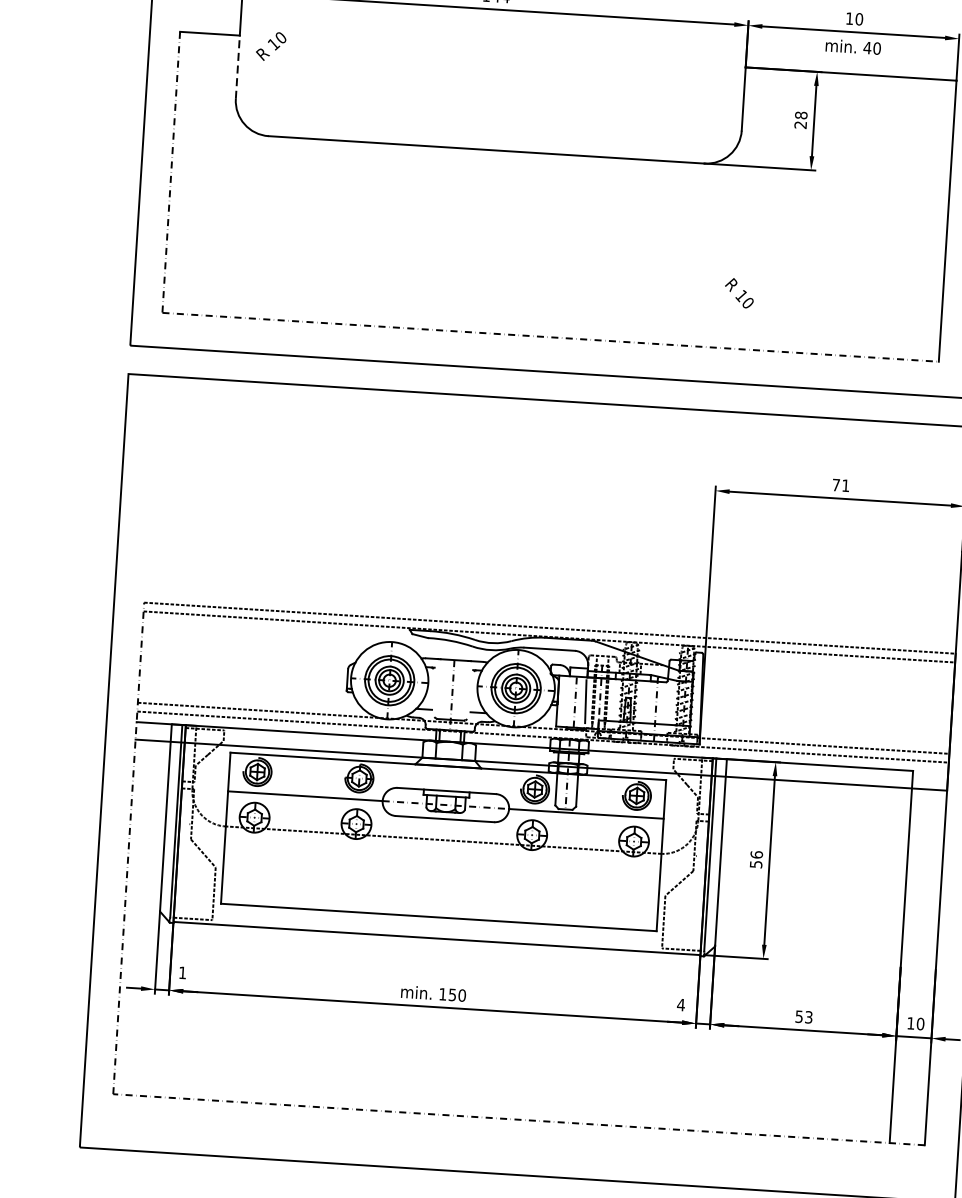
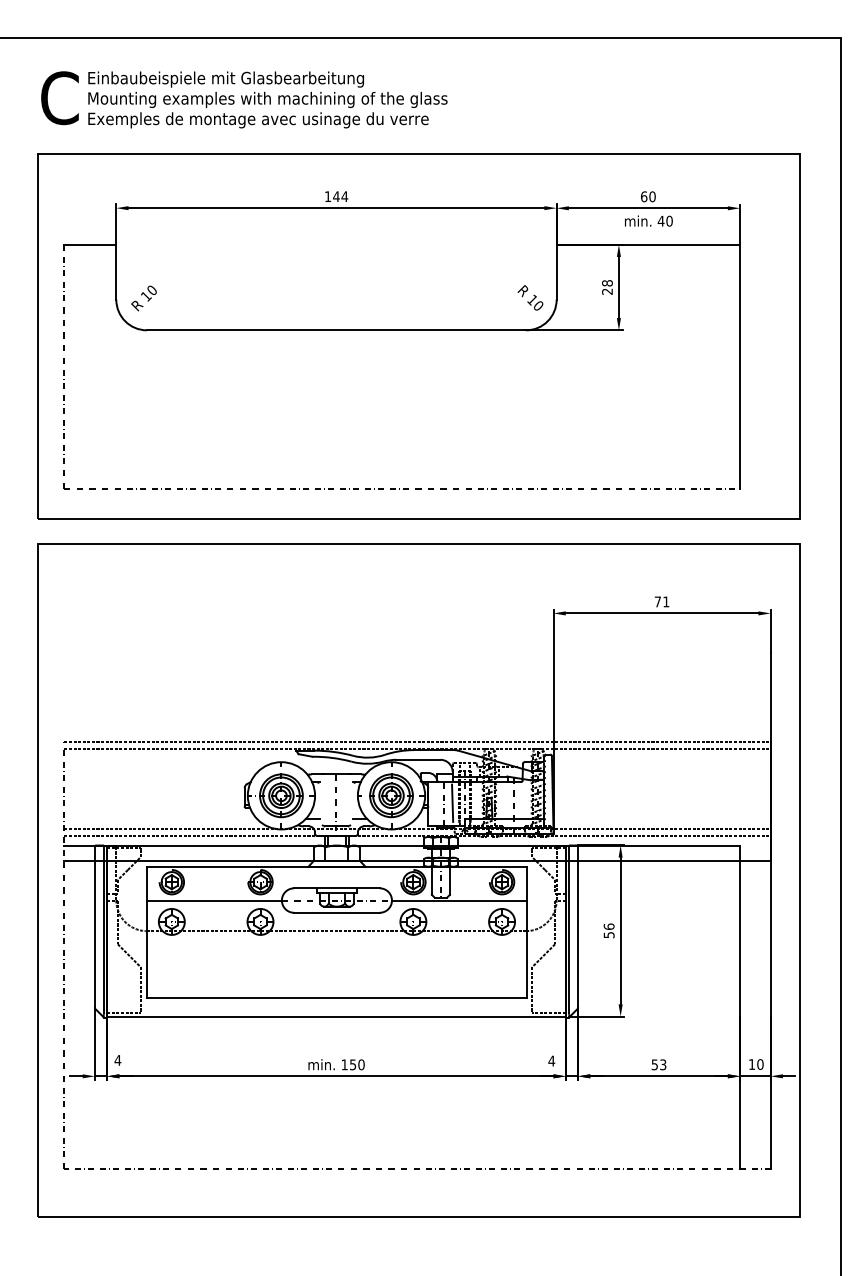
text: (850, 18) -> (644, 196), 10 -> 60
text: (270, 46) -> (143, 298), moved
line: (238, 67) -> (116, 272), dashed -> solid
text: (739, 292) -> (530, 297), moved
text: (182, 972) -> (117, 1060), 1 -> 4

